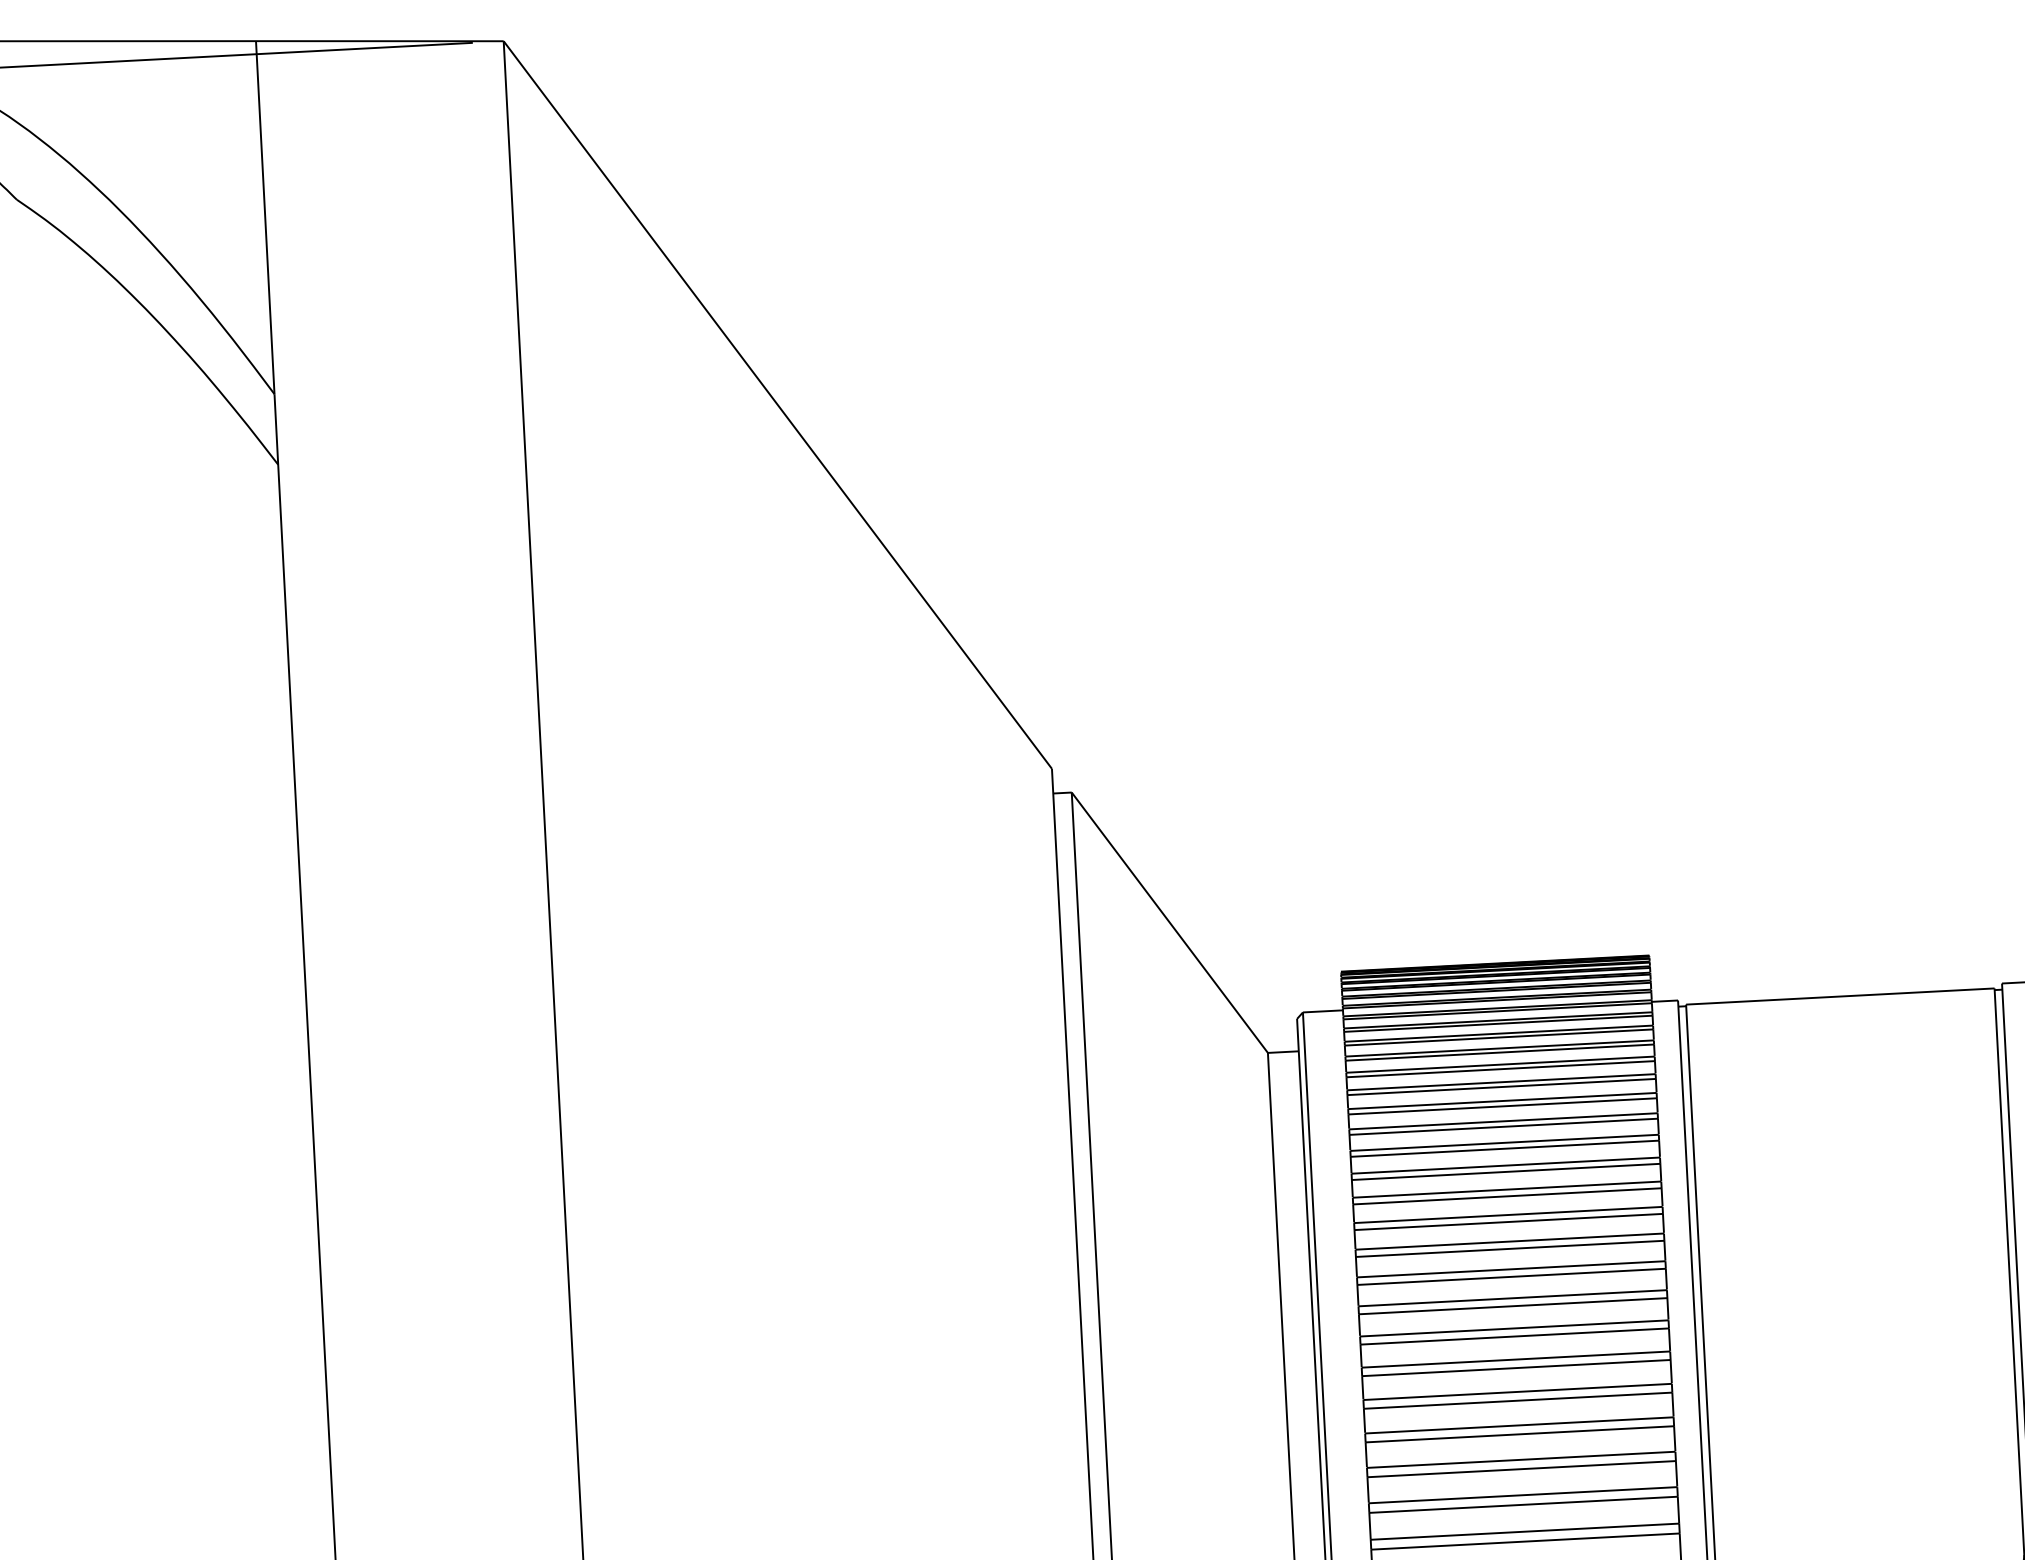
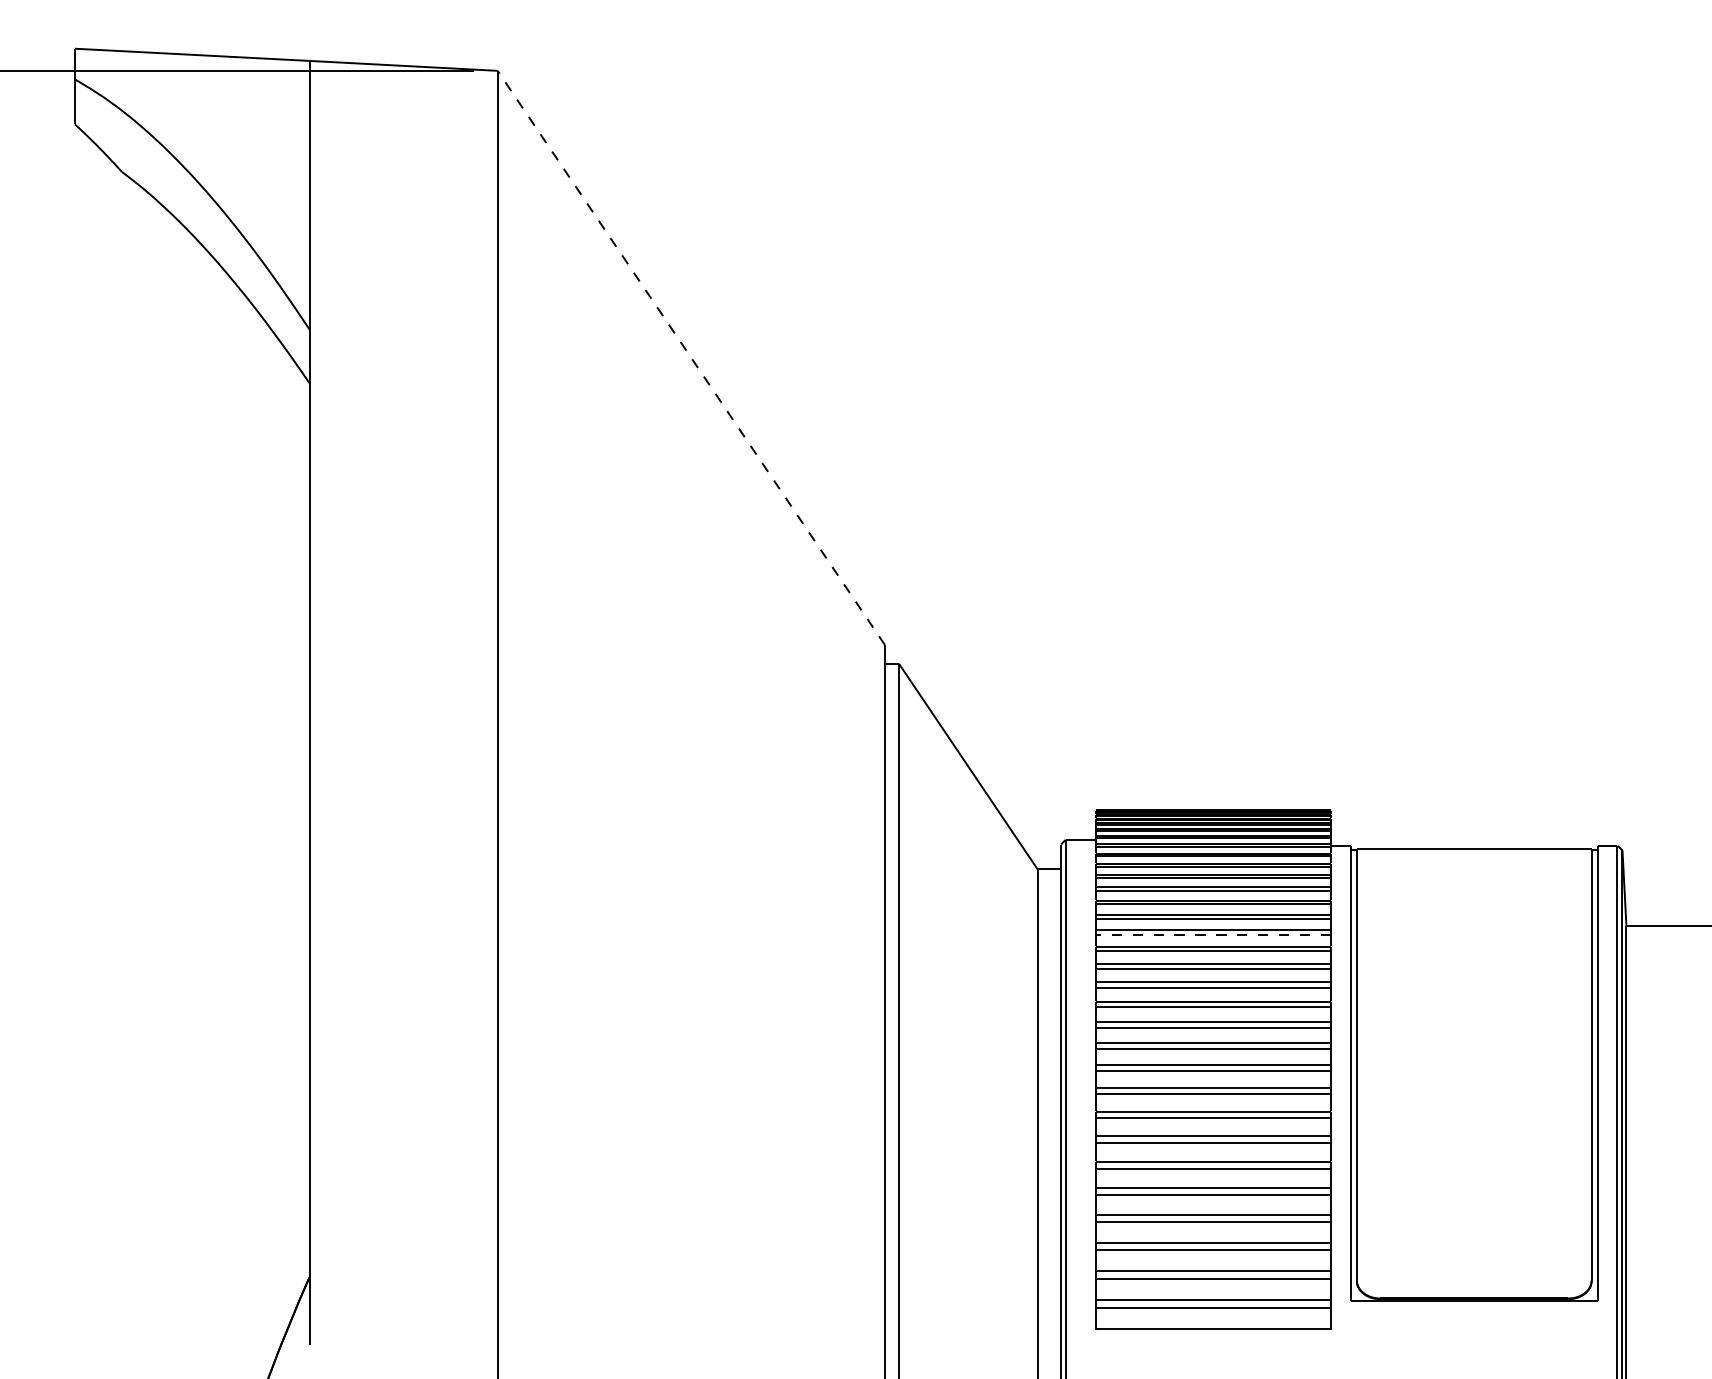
line: (778, 404) -> (691, 357), solid -> dashed
line: (1503, 1126) -> (1213, 934), solid -> dashed

